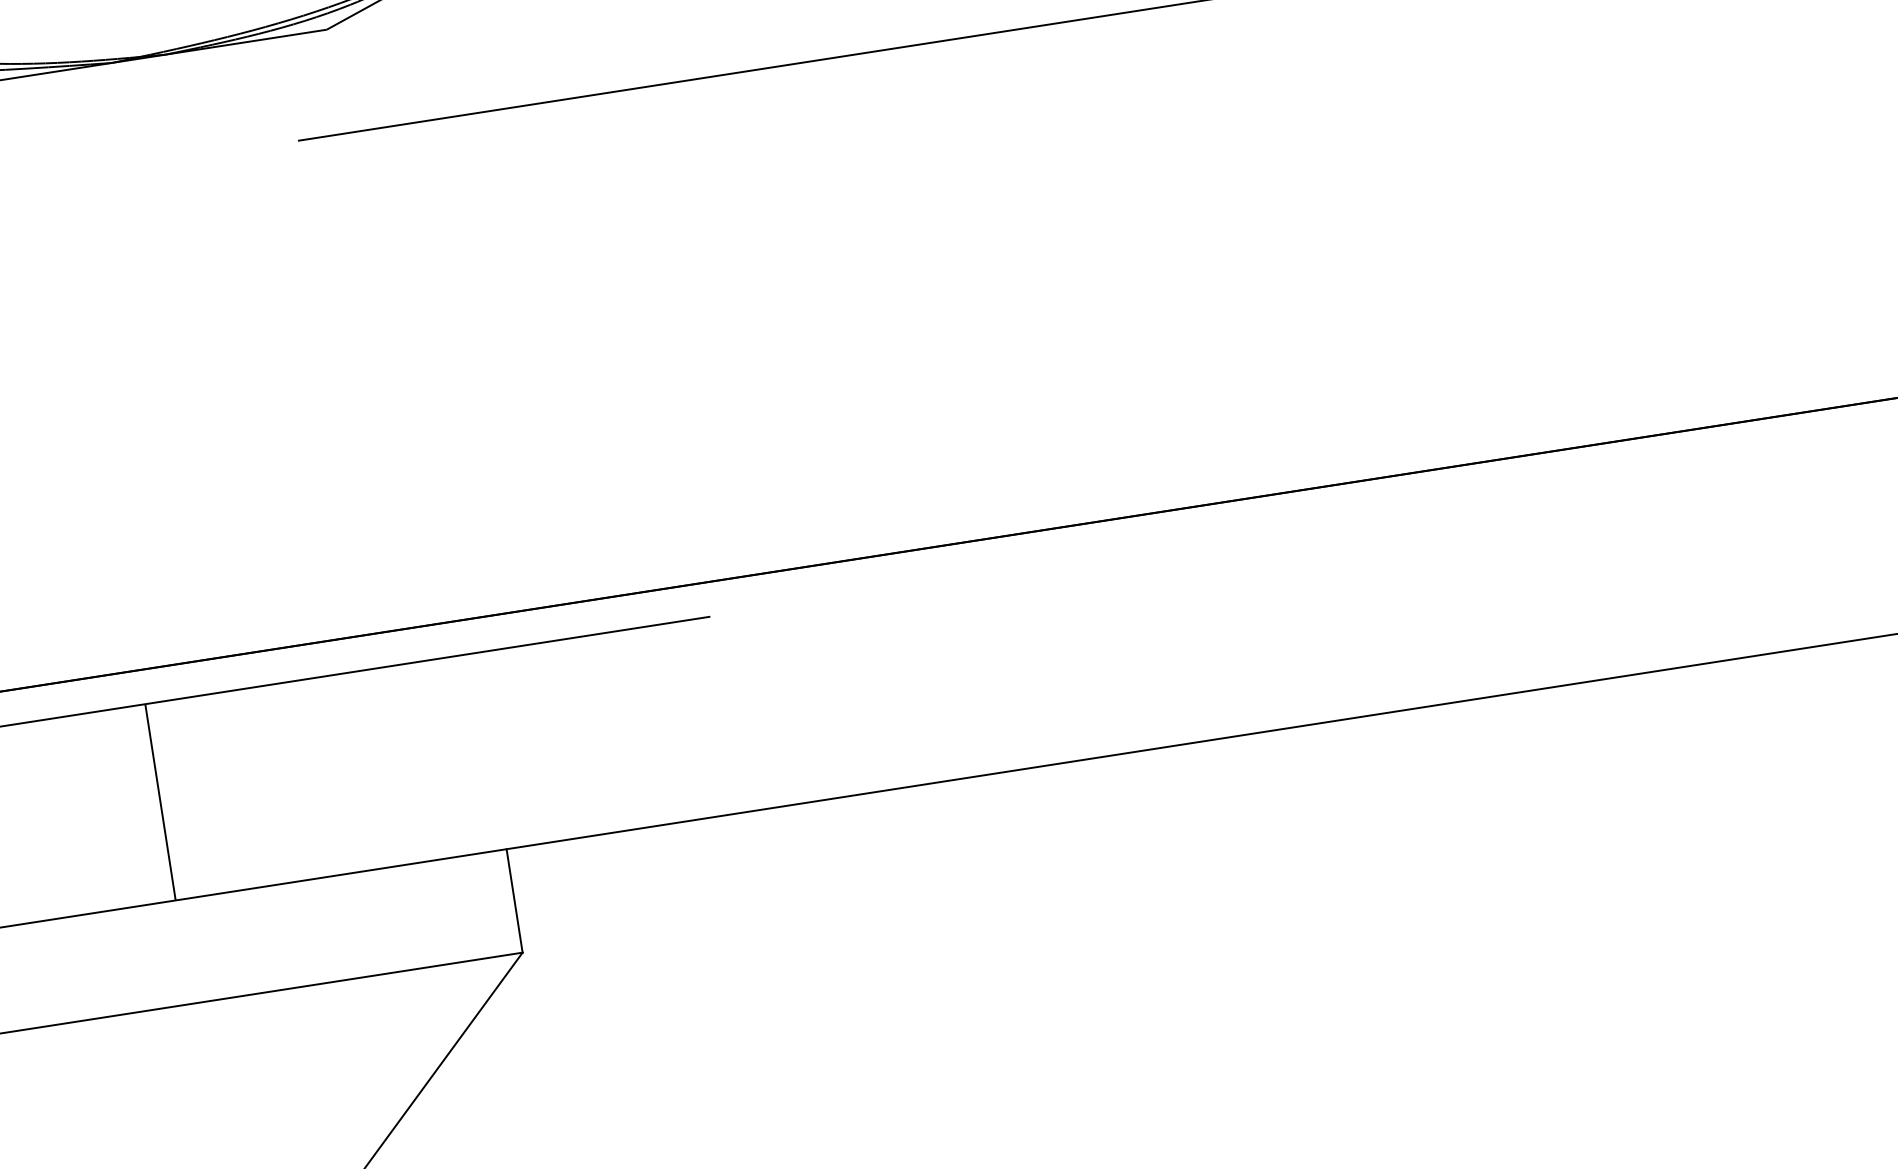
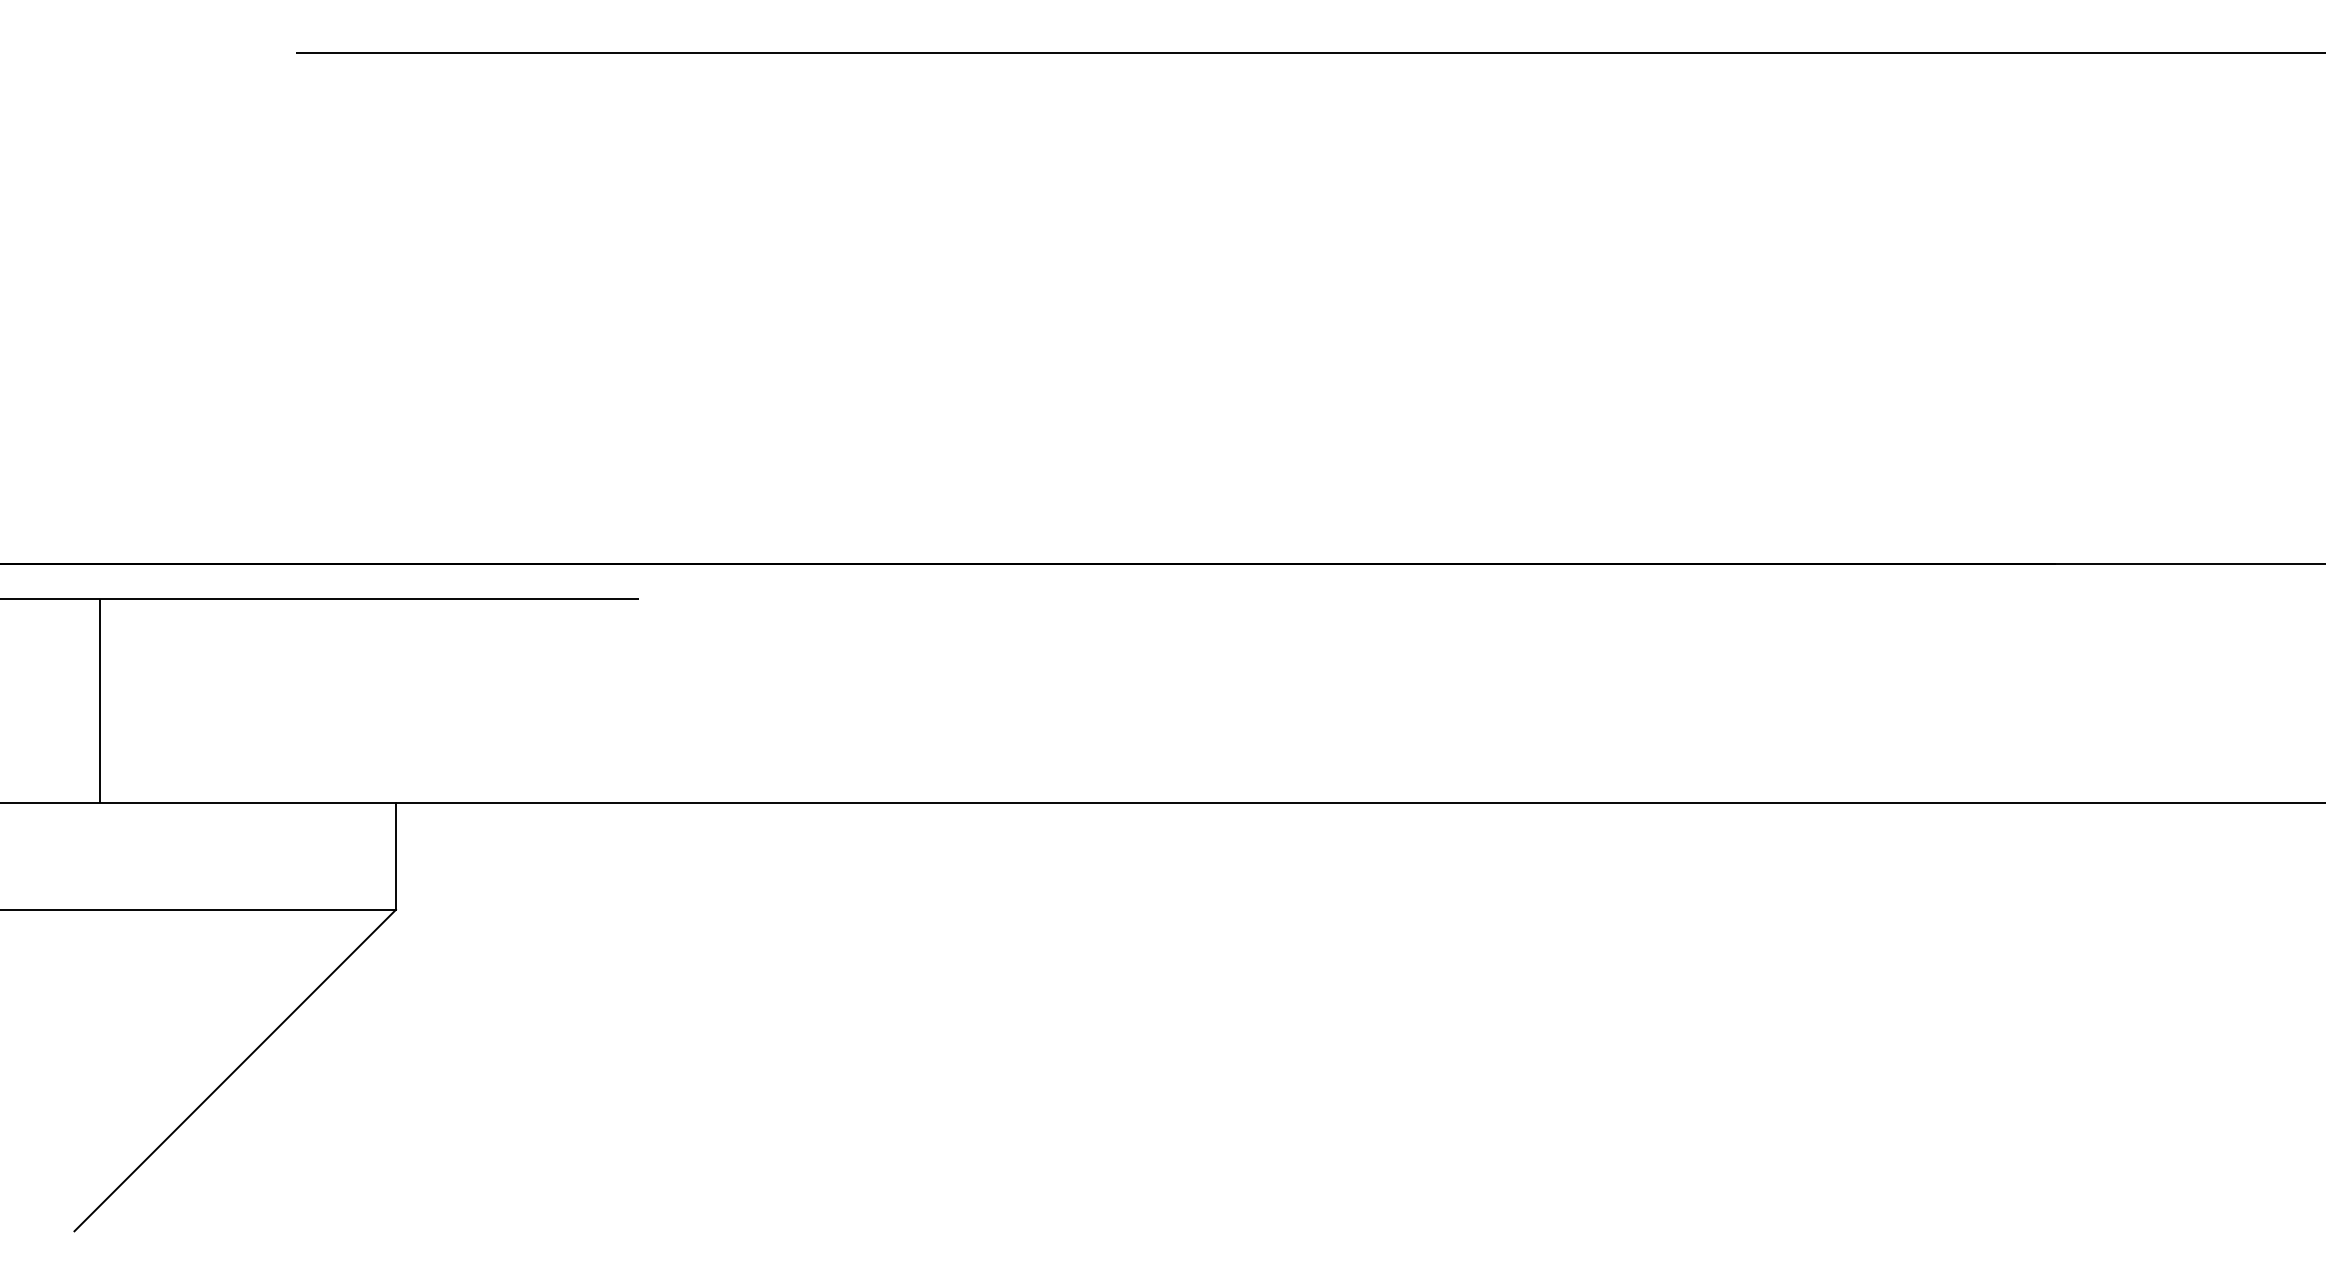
line: (160, 801) -> (100, 700), moved

